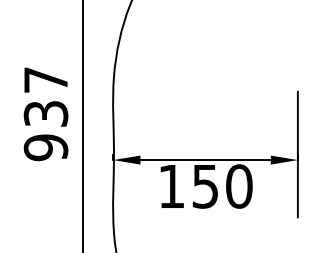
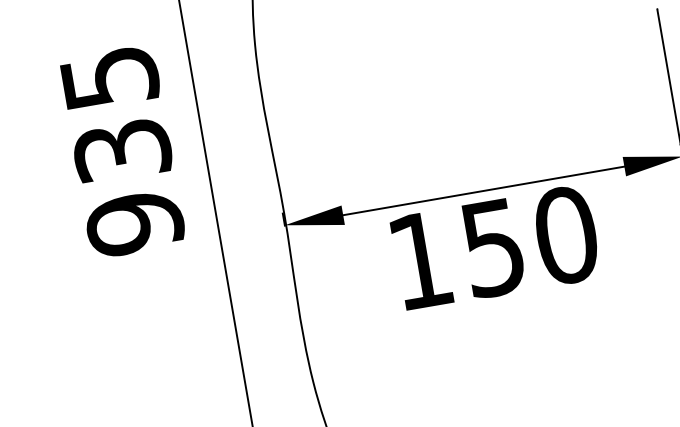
text: (46, 79) -> (110, 76), 937 -> 935

